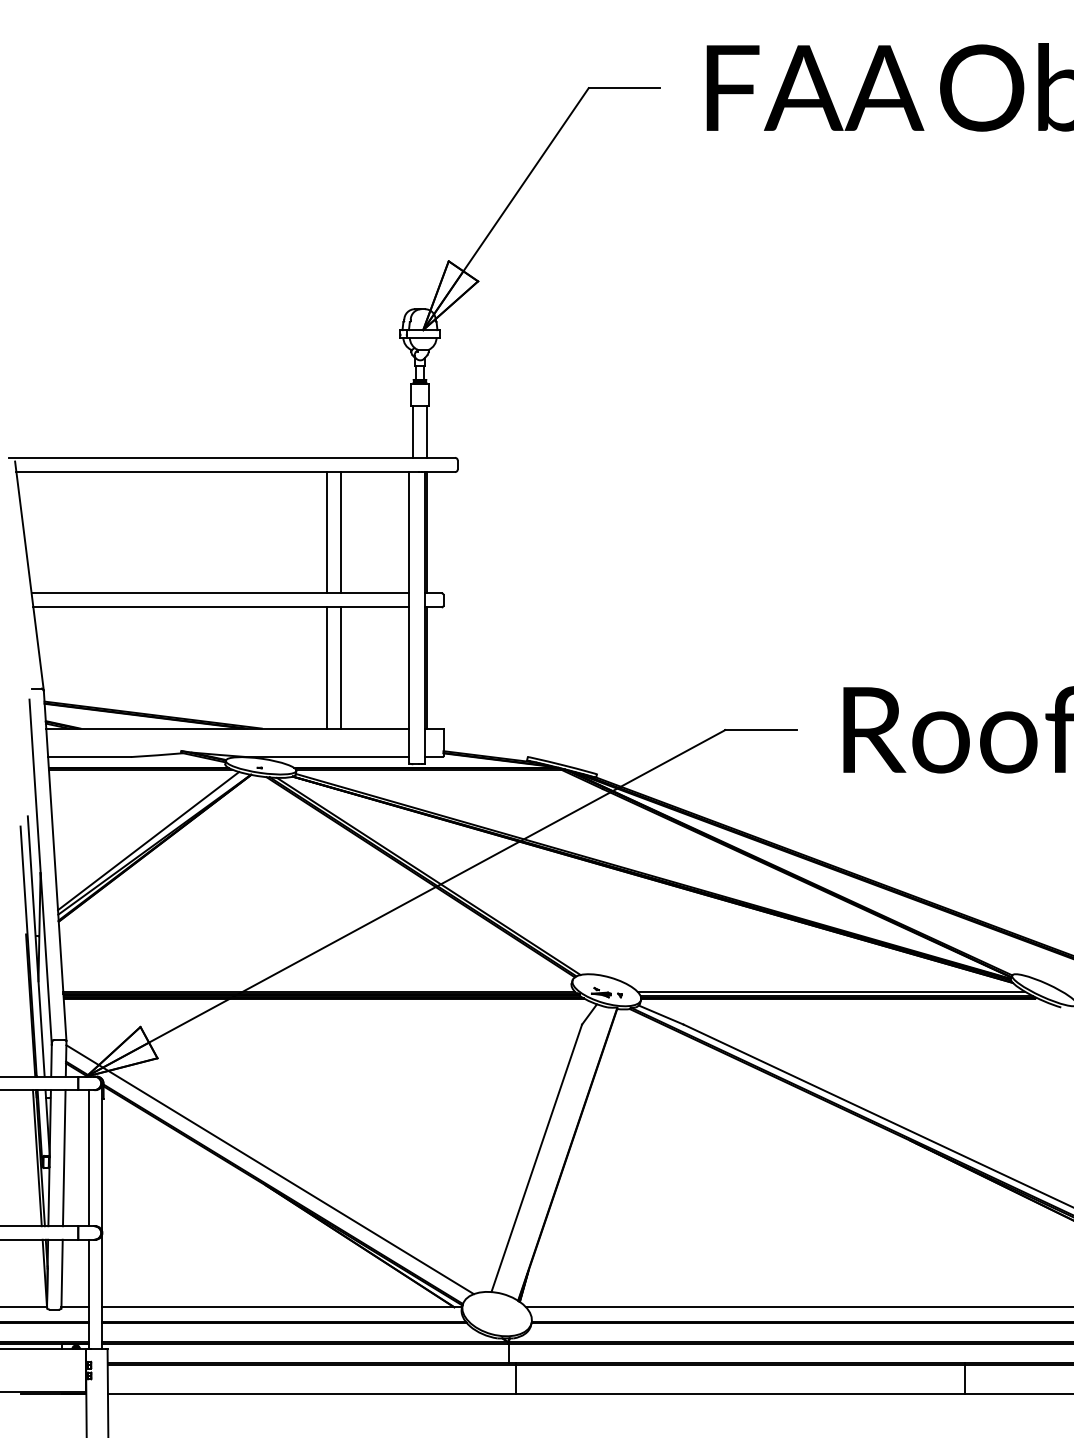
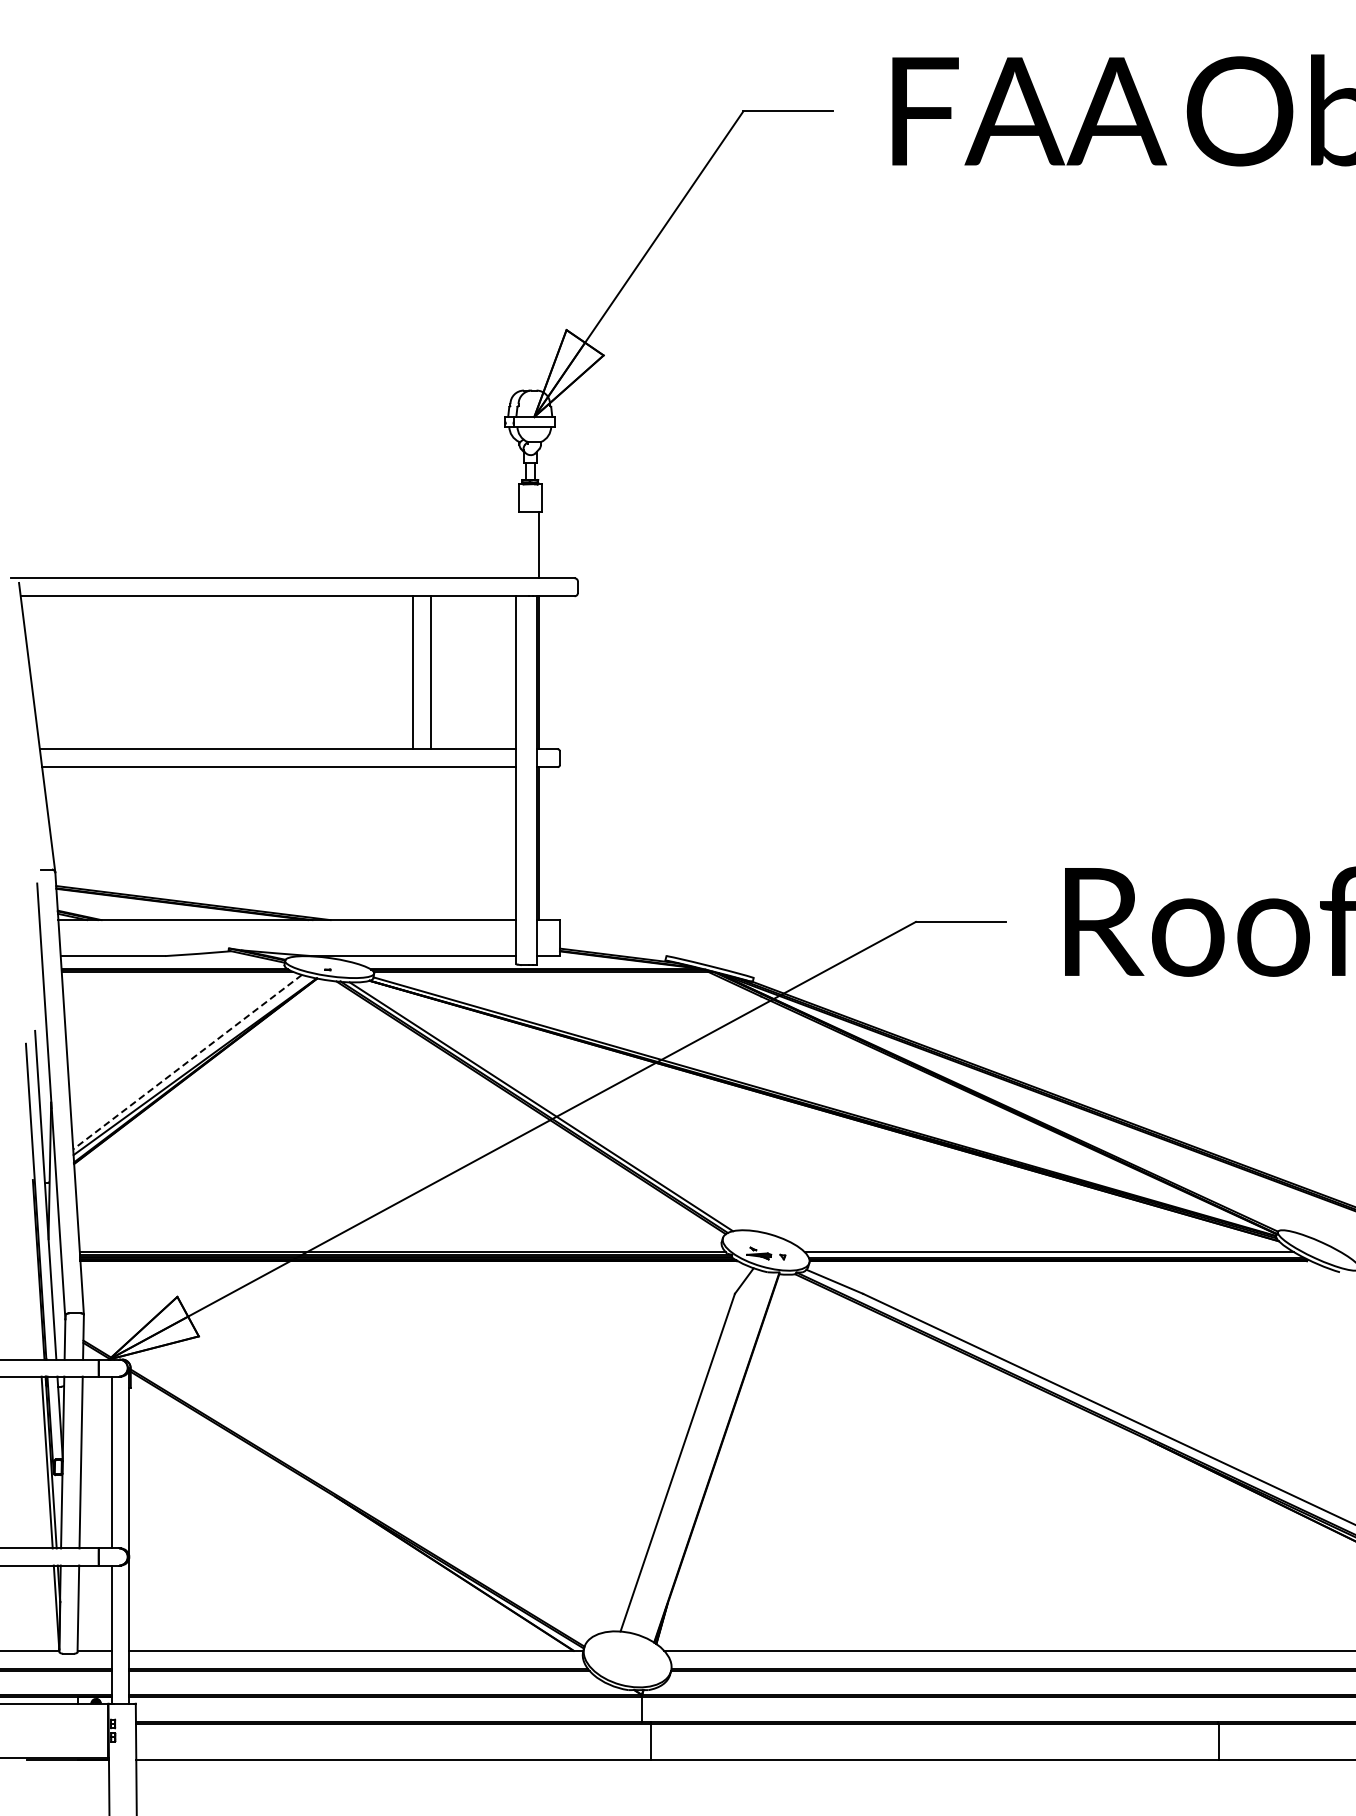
line: (413, 431) -> (521, 545), removed
line: (326, 667) -> (412, 843), removed
line: (341, 667) -> (431, 843), removed
line: (148, 841) -> (187, 1062), solid -> dashed
line: (269, 1169) -> (340, 1476), removed

